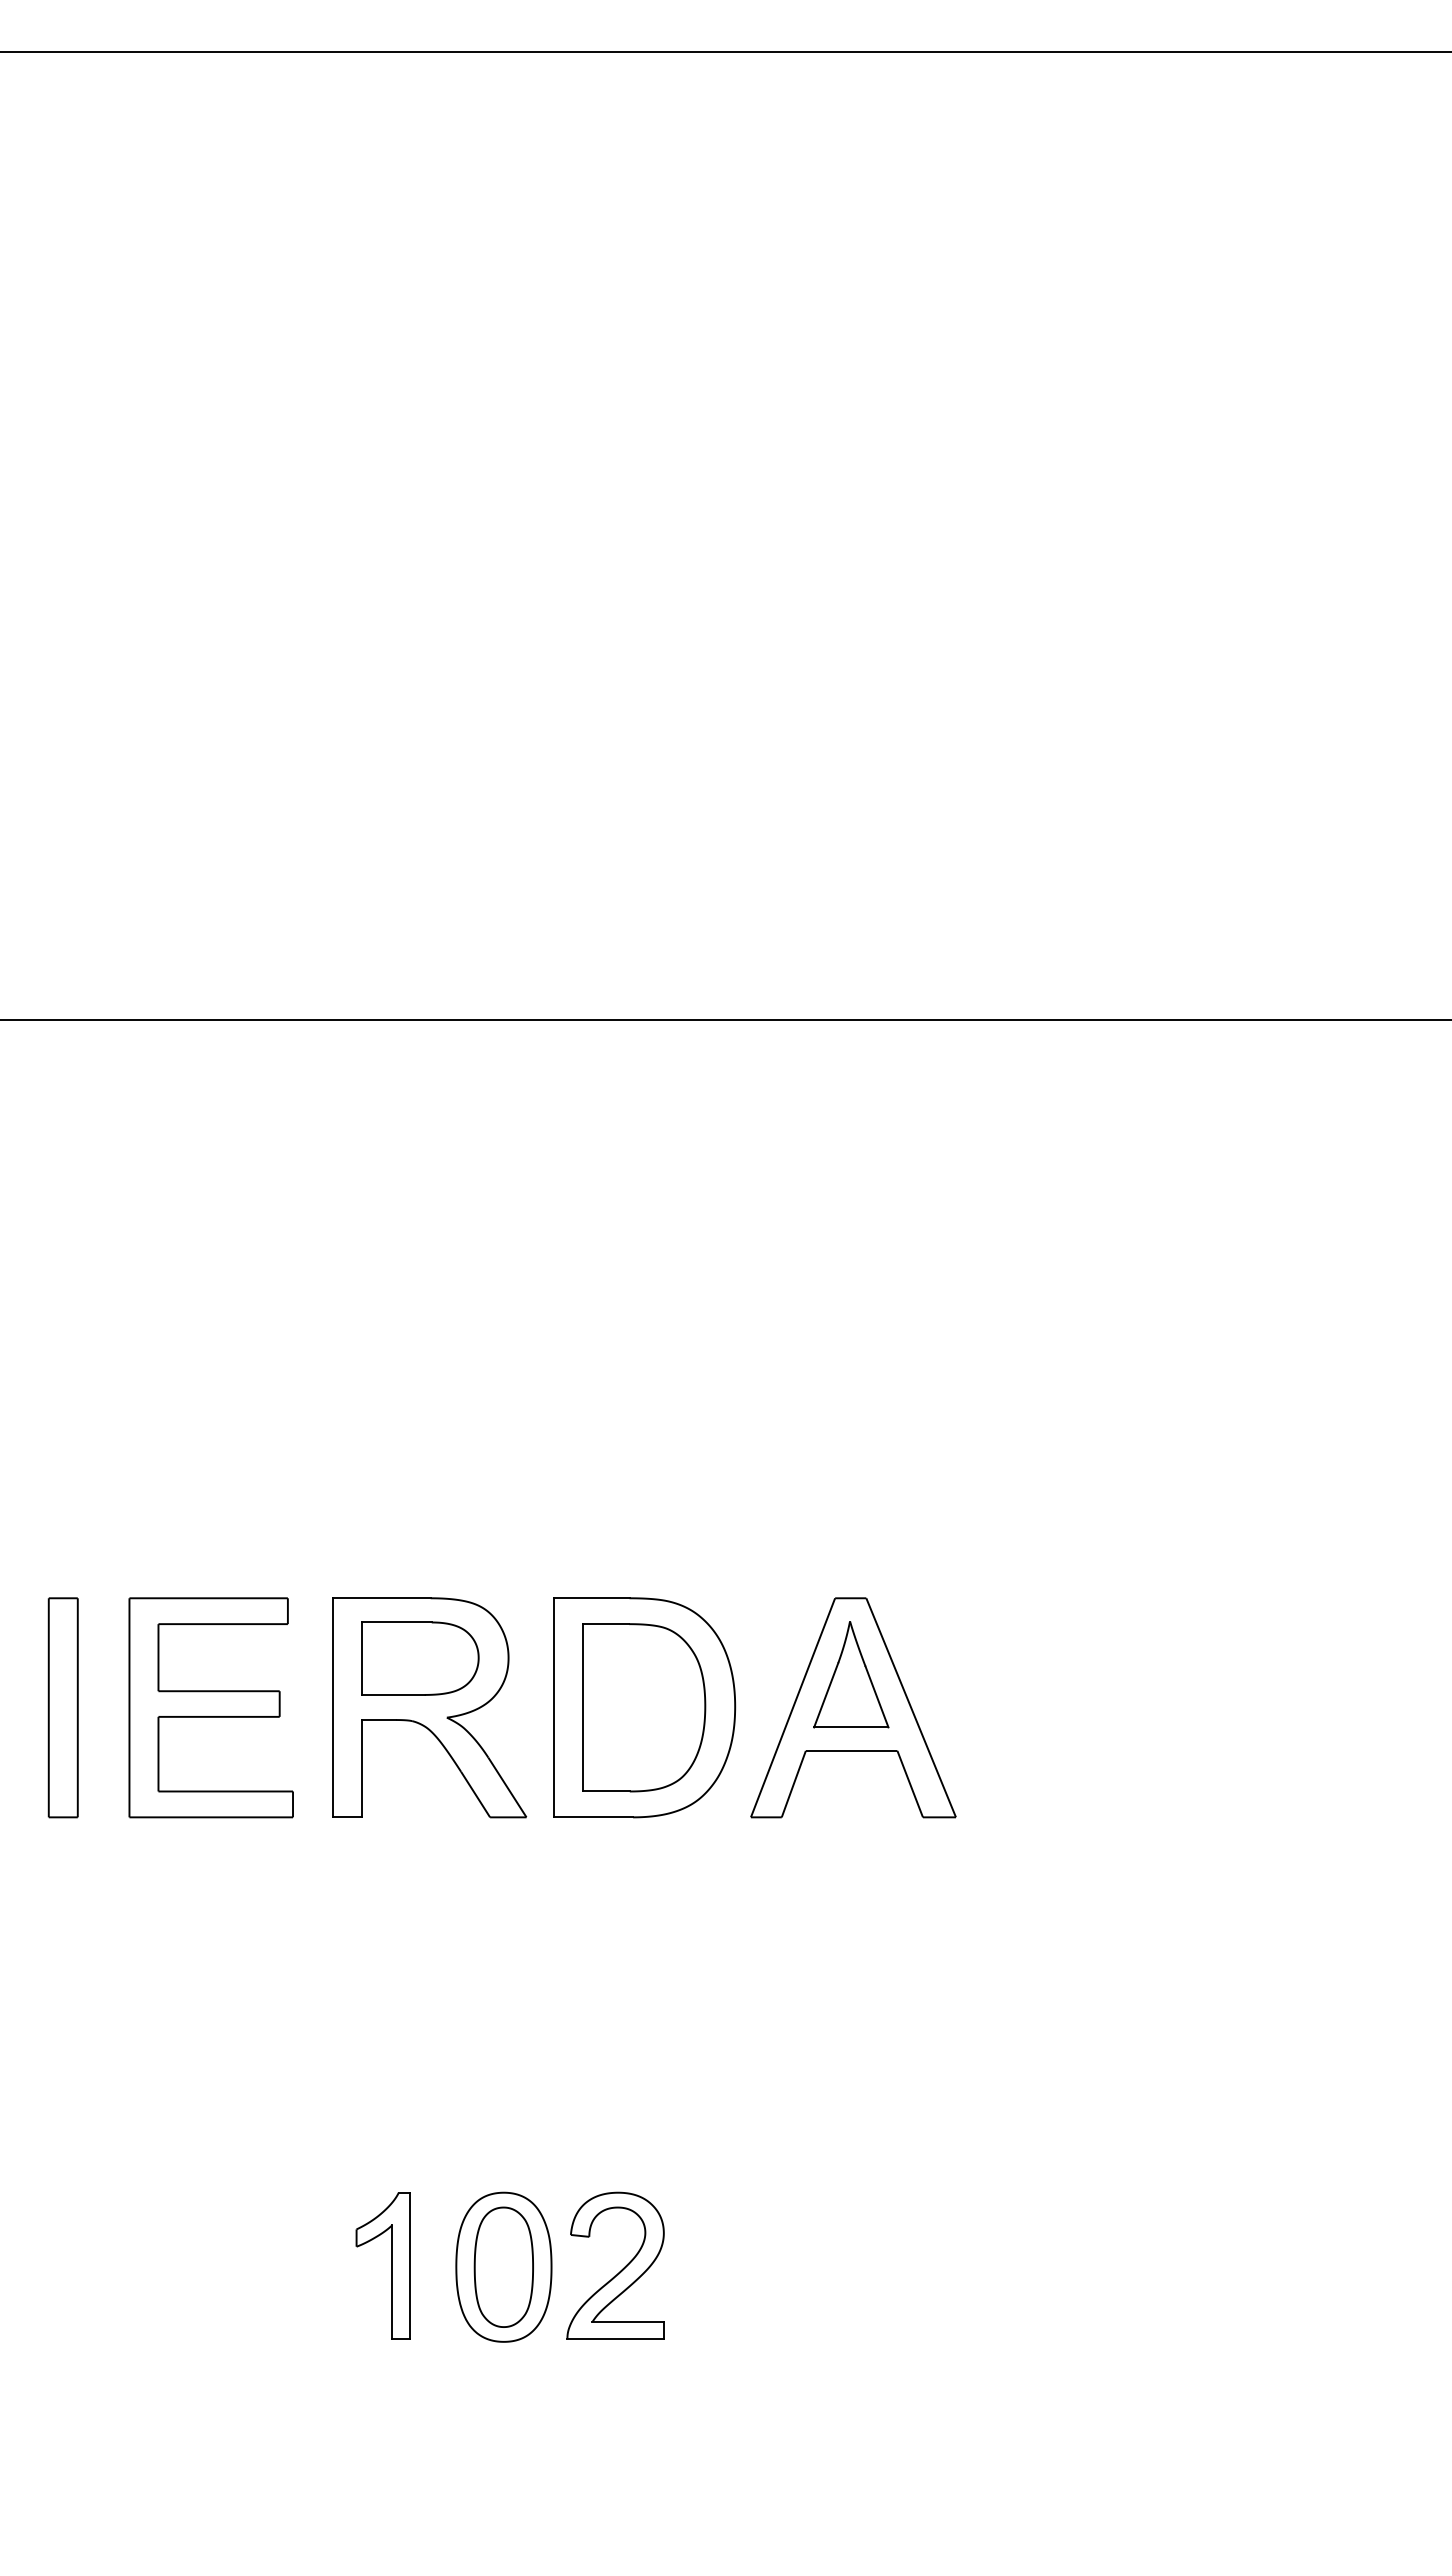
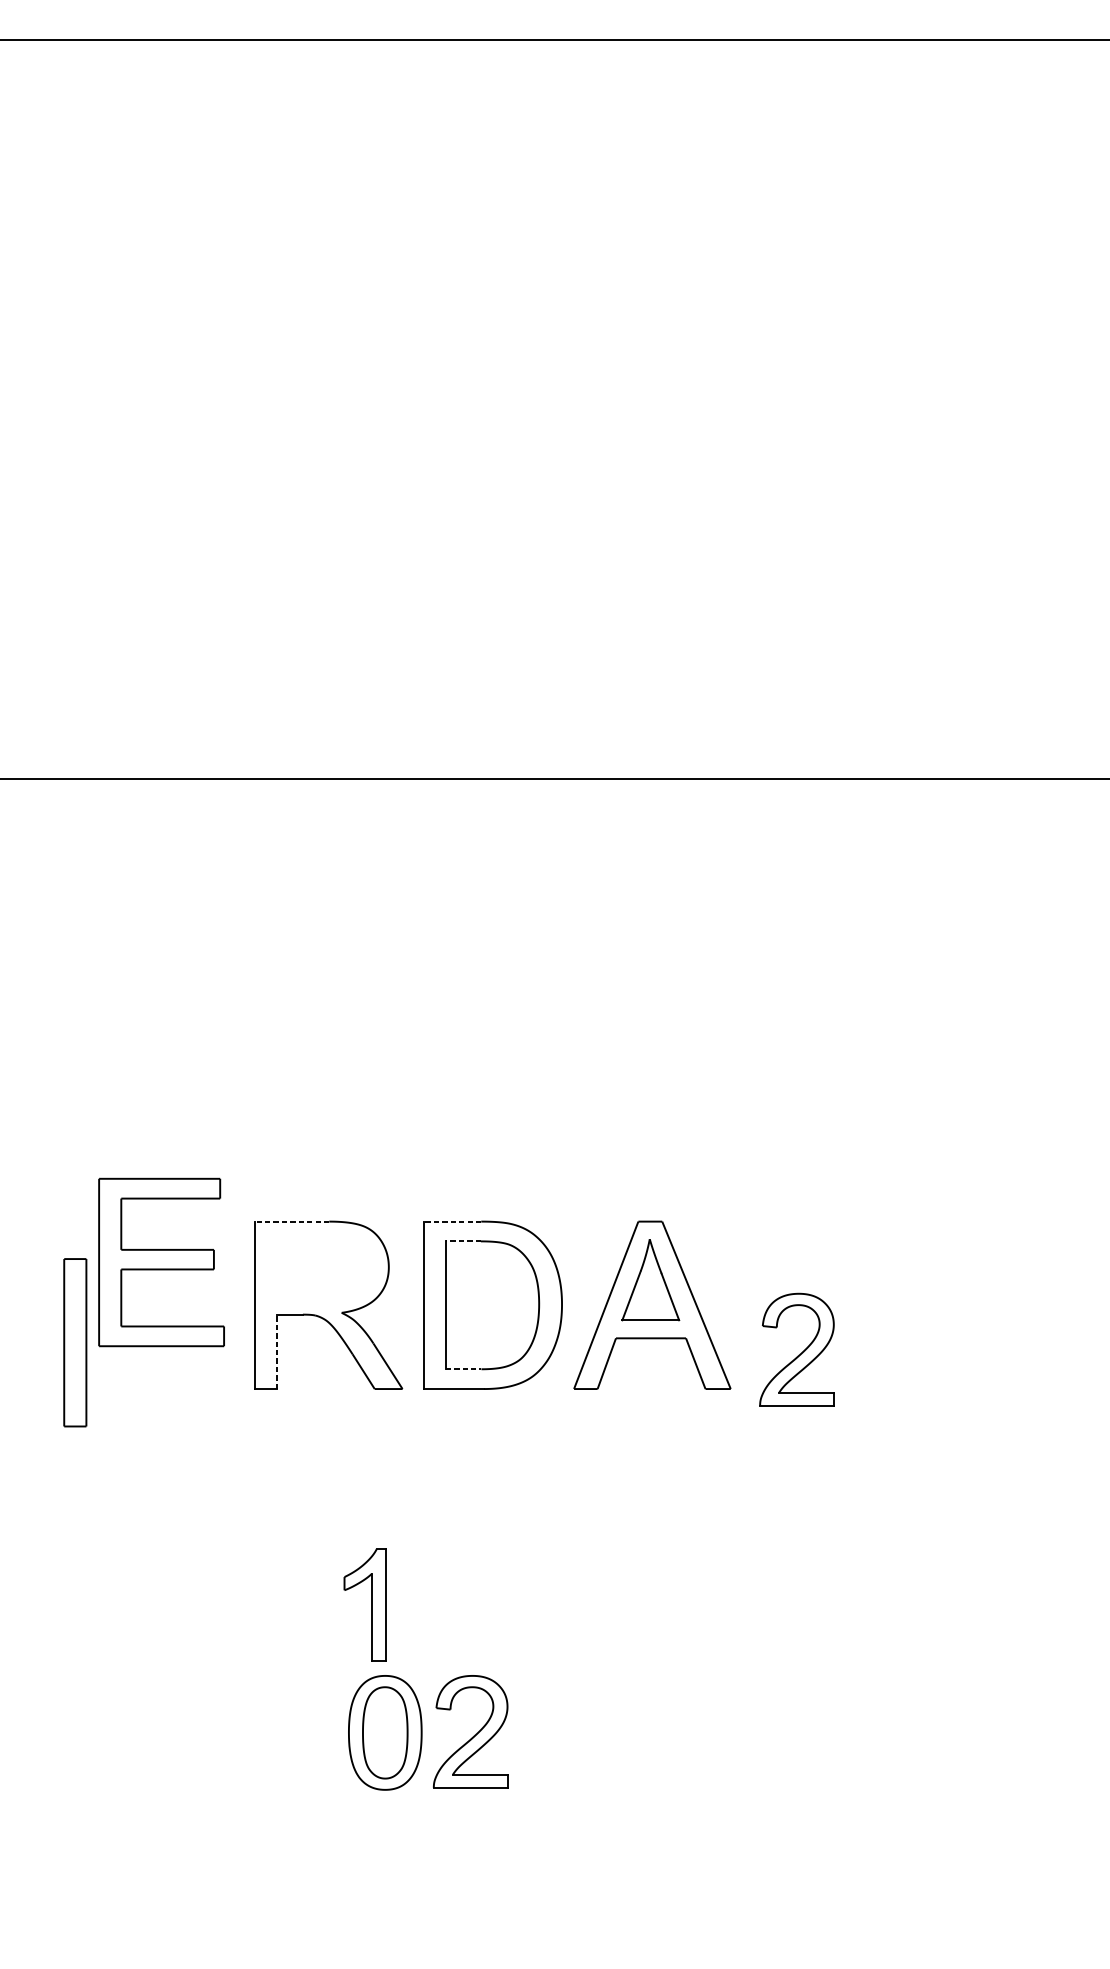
line: (382, 1598) -> (292, 1221), solid -> dashed
line: (591, 1598) -> (452, 1221), solid -> dashed
line: (605, 1624) -> (462, 1241), solid -> dashed
part: (420, 1658) -> (321, 1267), removed
part: (62, 1707) -> (74, 1342), moved
part: (210, 1707) -> (161, 1262), moved
line: (362, 1768) -> (277, 1351), solid -> dashed
part: (1047, 1770) -> (800, 1353), added
line: (606, 1791) -> (463, 1369), solid -> dashed
part: (391, 2265) -> (371, 1604), moved

